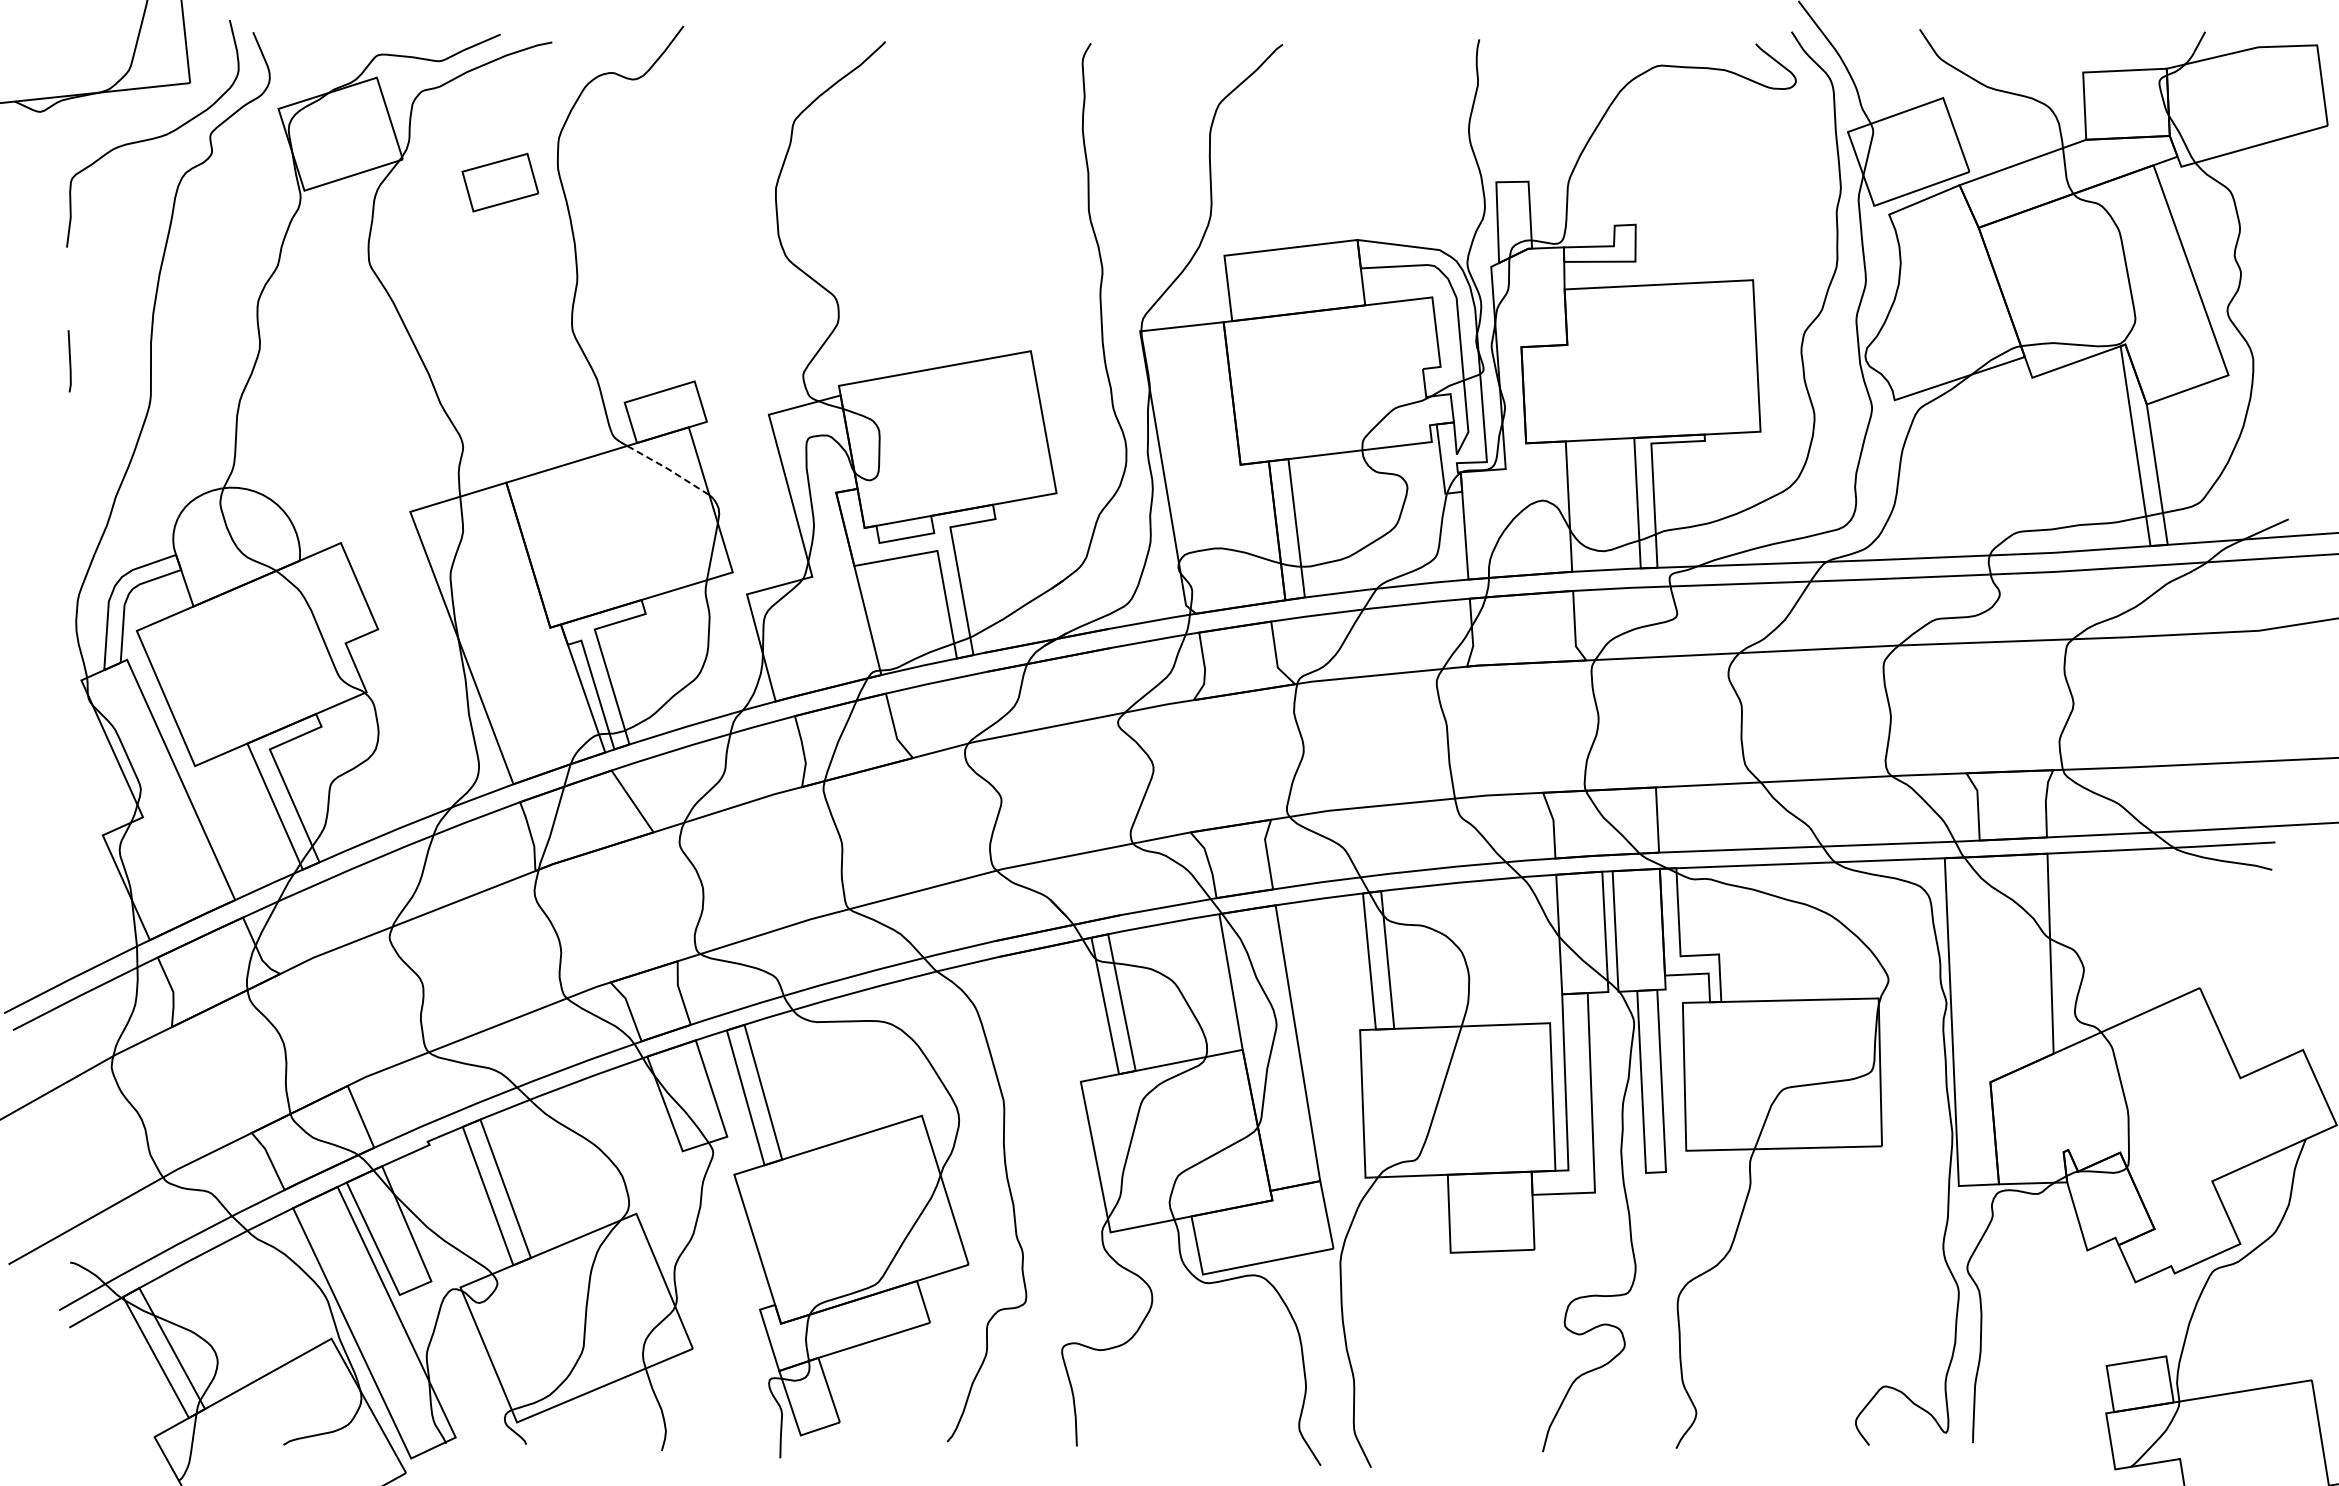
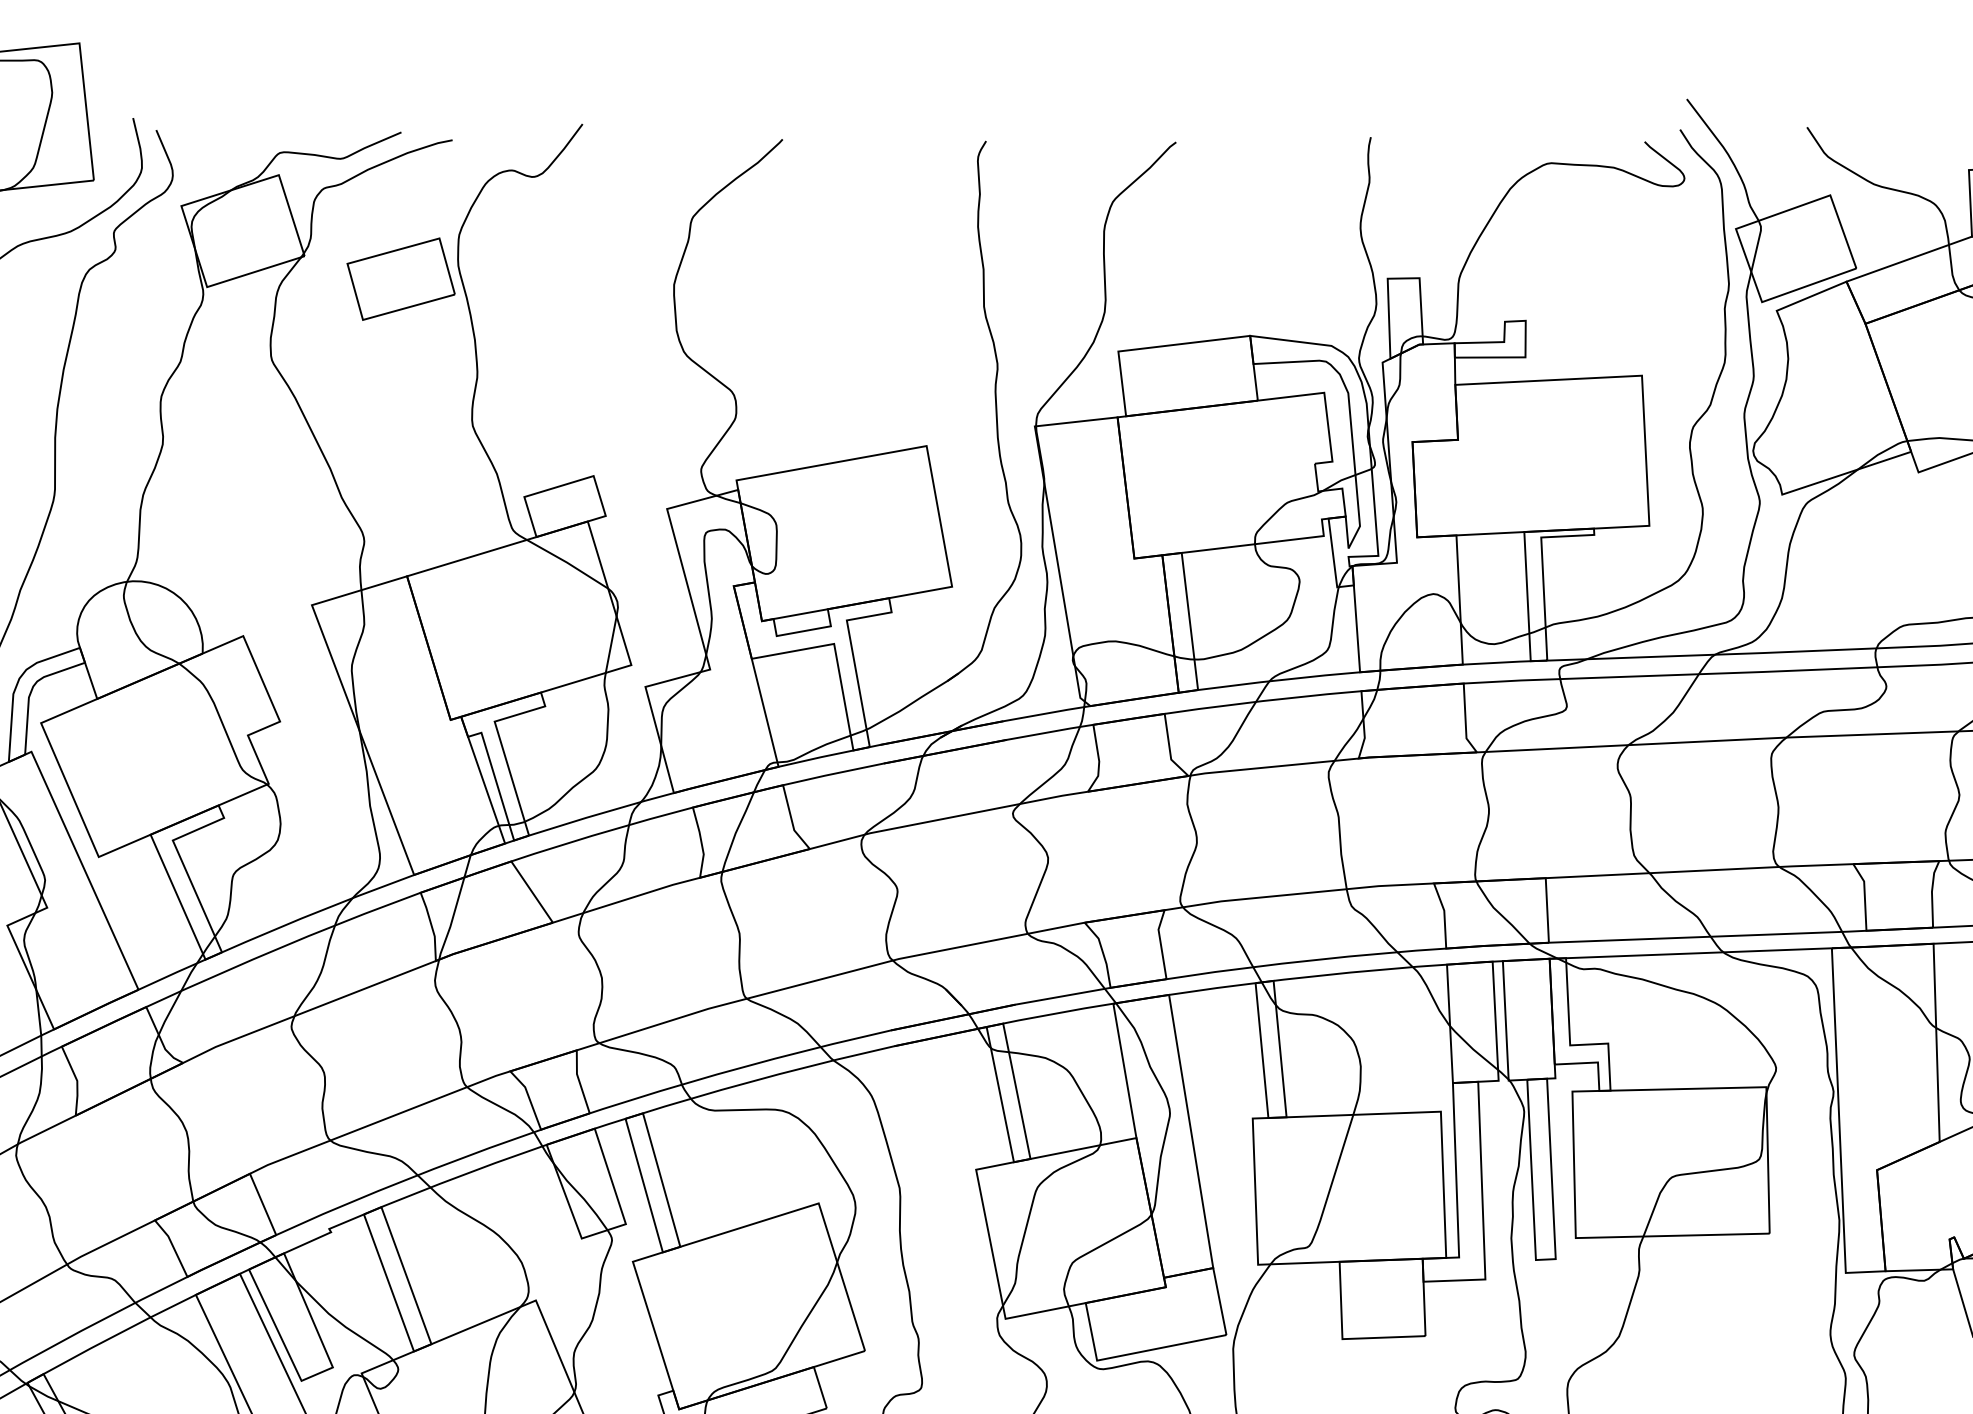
part: (500, 182) -> (401, 278), size x1.43
line: (668, 469) -> (567, 563), dashed -> solid

